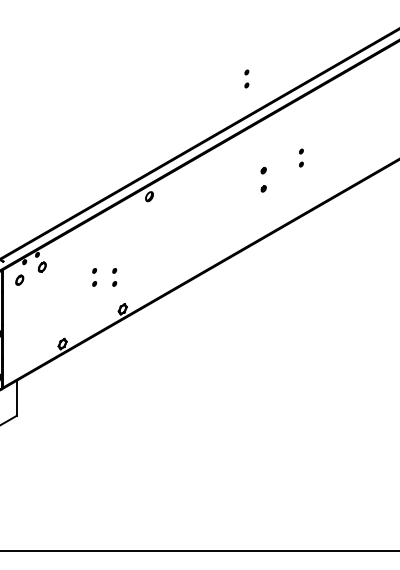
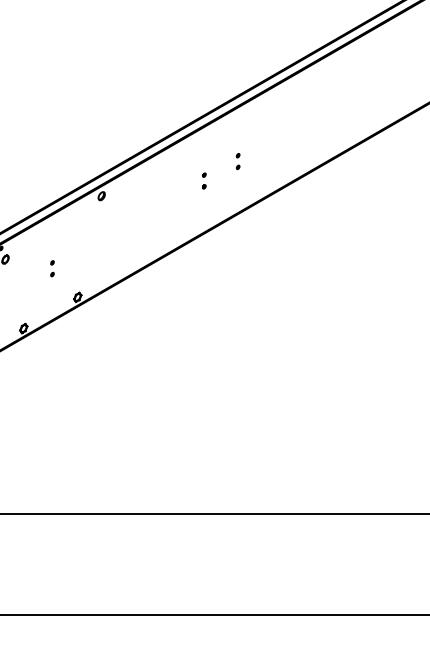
part: (246, 78) -> (188, 90), removed
part: (263, 179) -> (204, 180), size x0.71
part: (114, 277) -> (70, 268), removed

